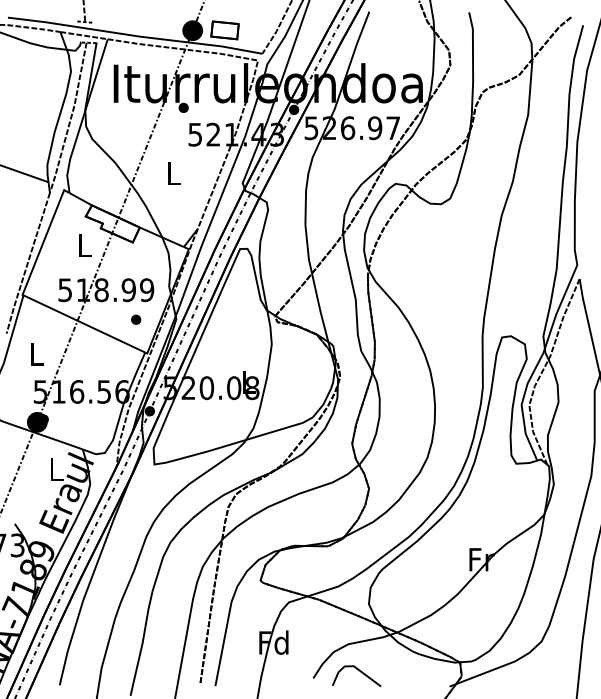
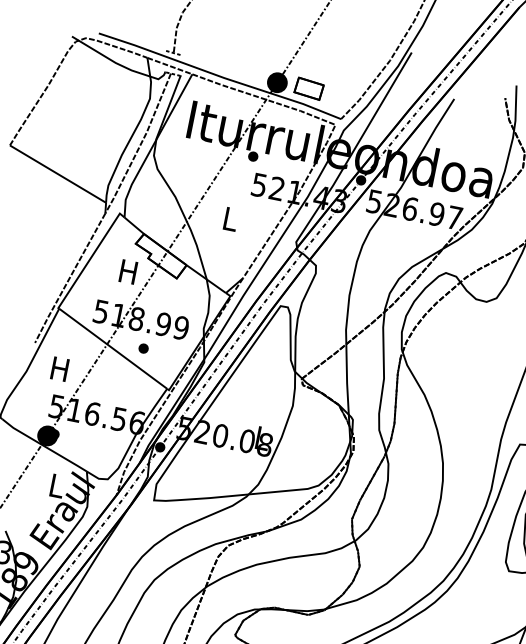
text: (83, 245) -> (127, 271), L -> H
part: (136, 319) -> (144, 348), moved
text: (35, 354) -> (59, 369), L -> H

